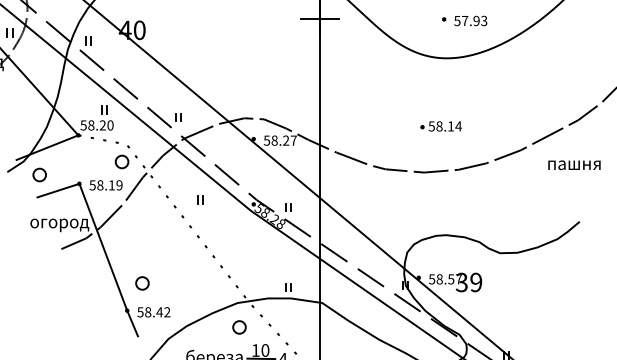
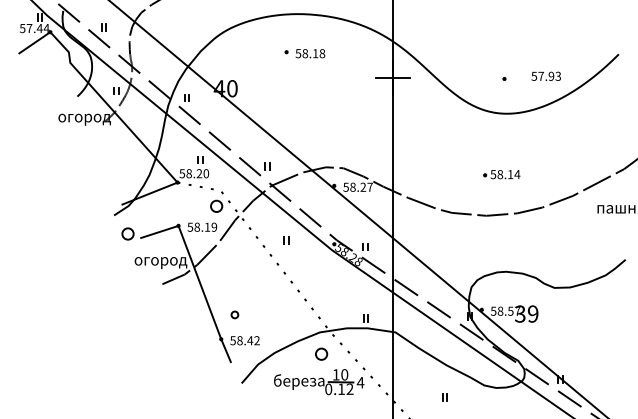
text: (469, 20) -> (545, 75), moved
part: (39, 174) -> (127, 233), moved
part: (142, 282) -> (234, 314), size x0.6

